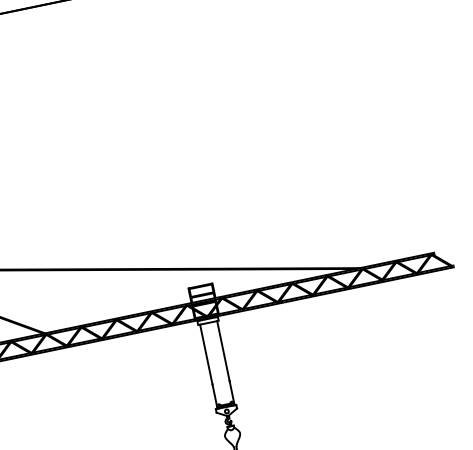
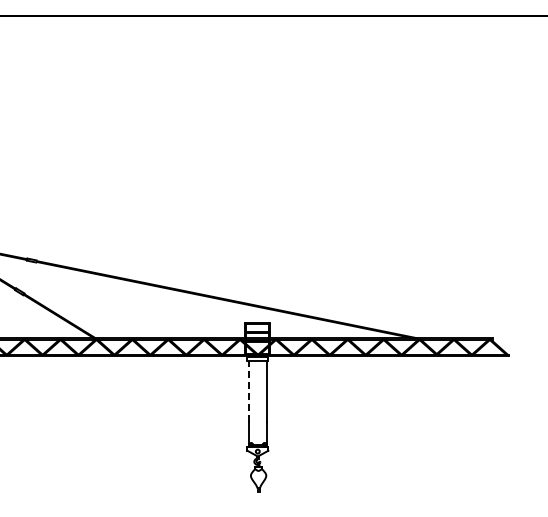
line: (206, 354) -> (249, 391), solid -> dashed

